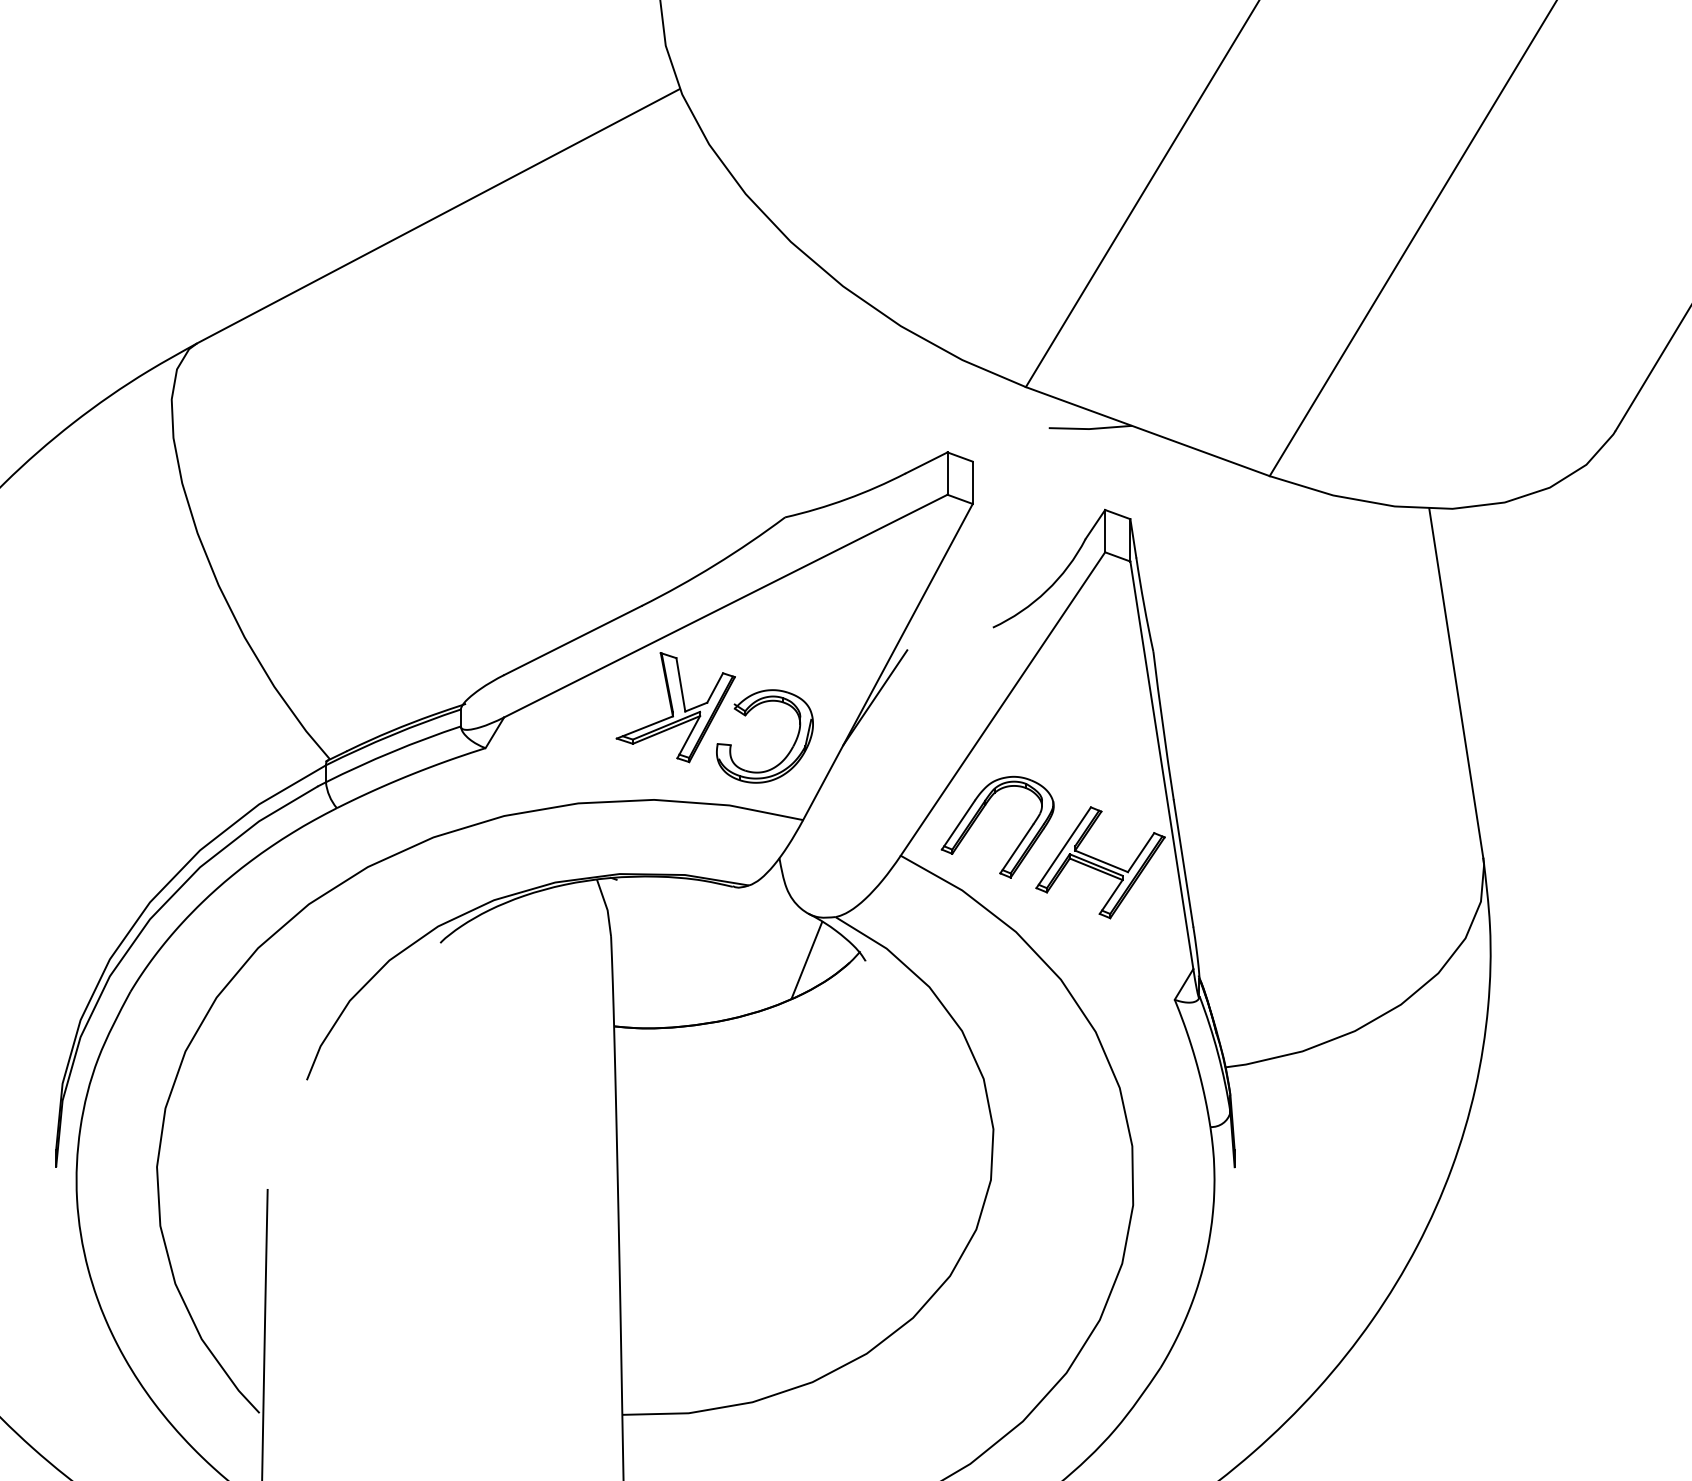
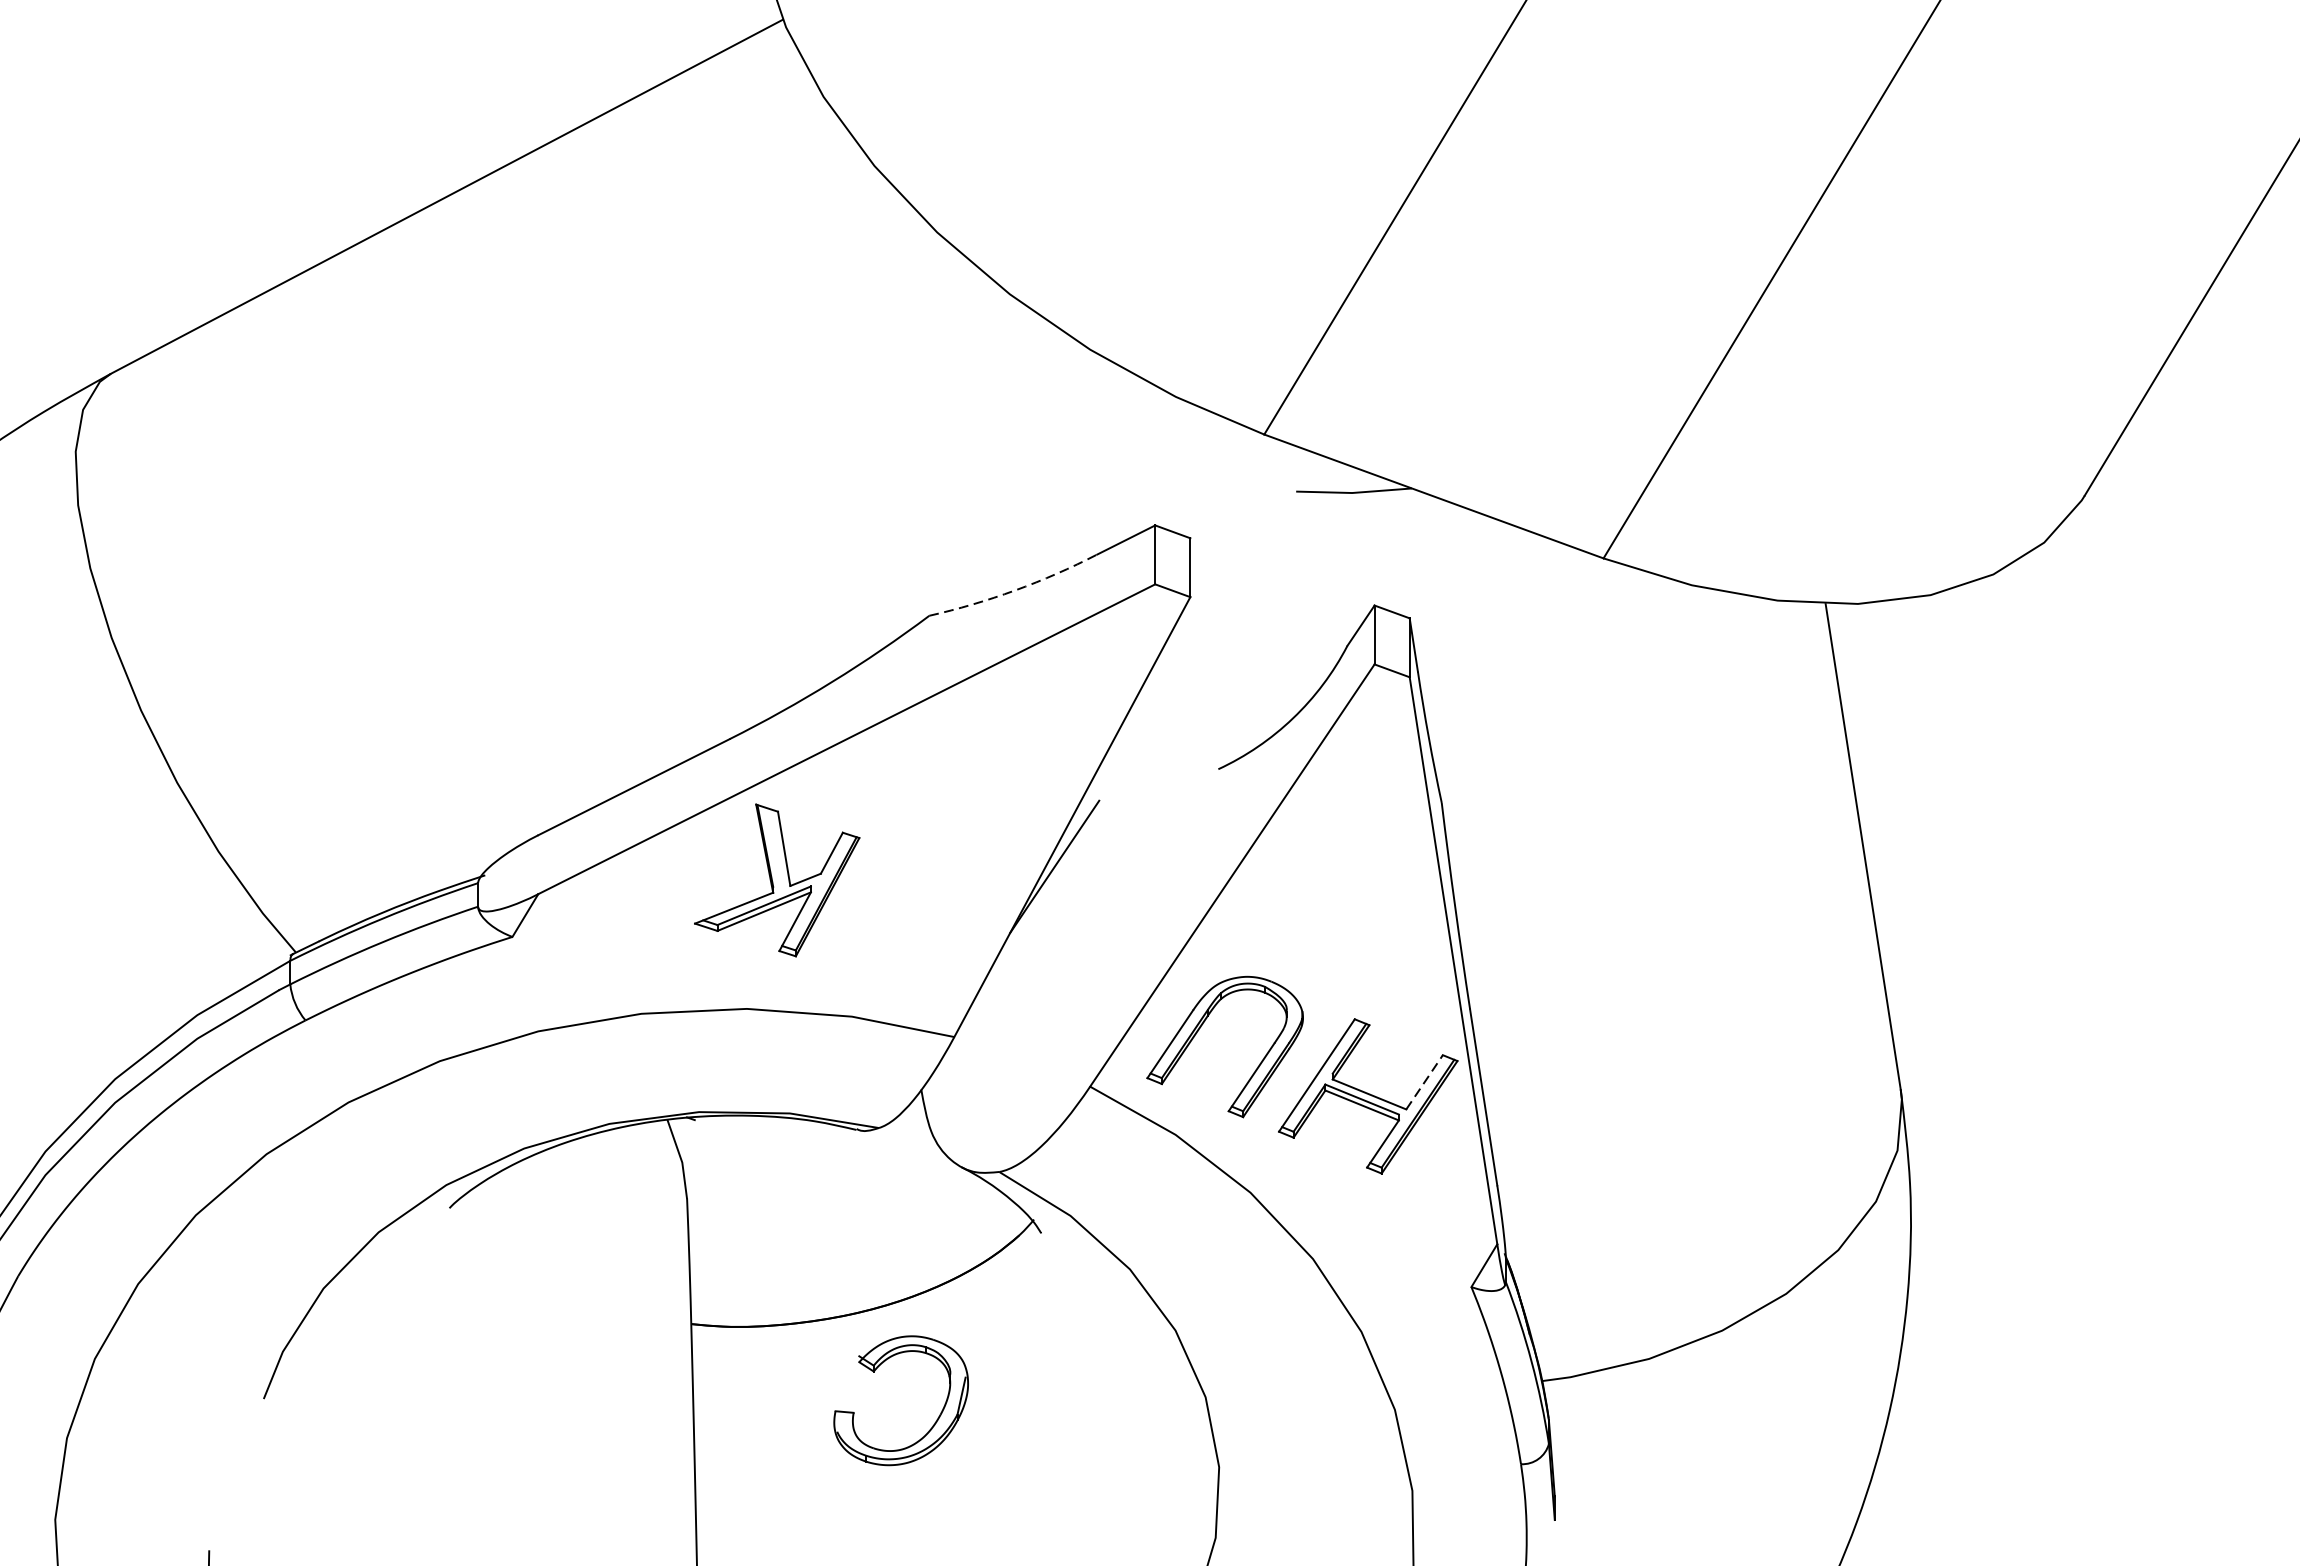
arc: (846, 499) -> (1014, 590), solid -> dashed
part: (745, 716) -> (874, 1372), moved
line: (1141, 852) -> (1425, 1082), solid -> dashed
line: (806, 960) -> (959, 1232), removed

